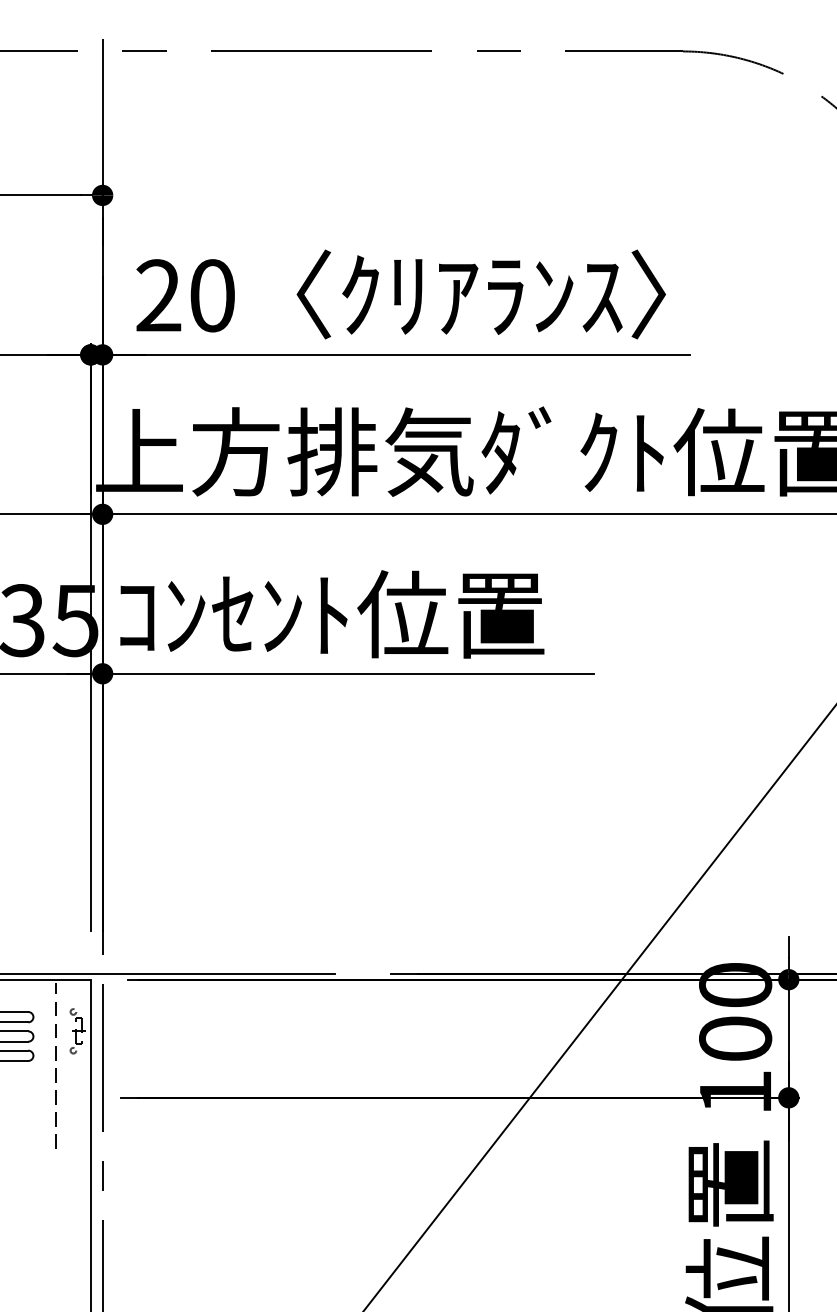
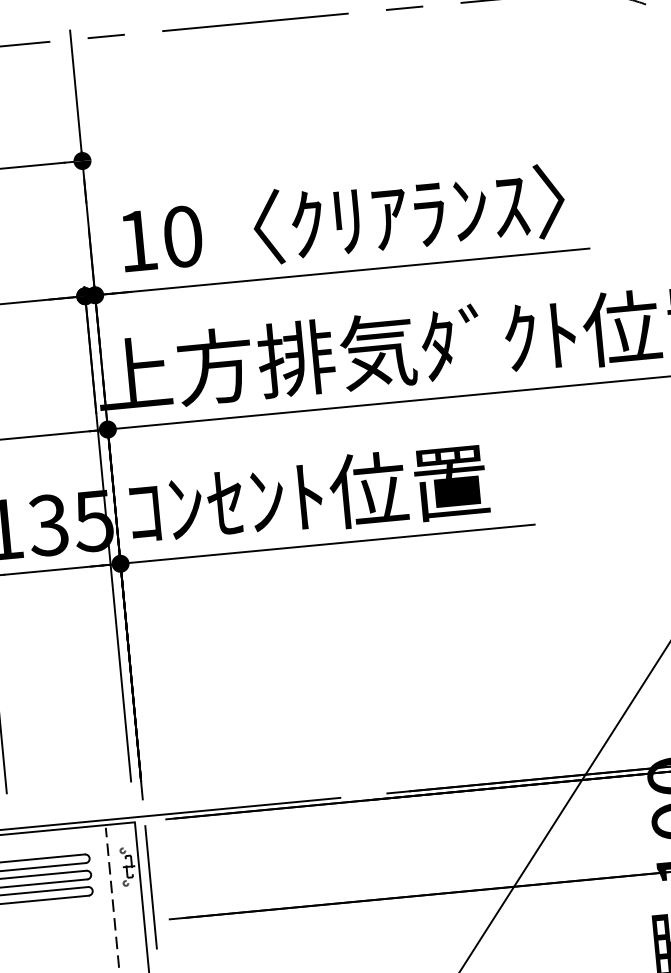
text: (158, 295) -> (137, 240), 20 -> 10

